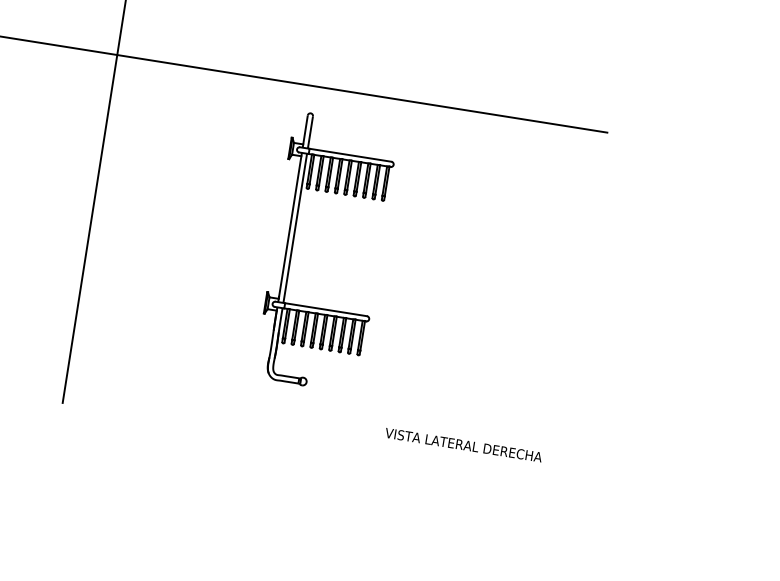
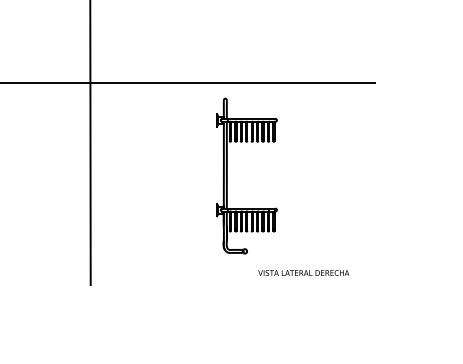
part: (293, 246) -> (227, 175), moved
text: (463, 444) -> (303, 272), moved

